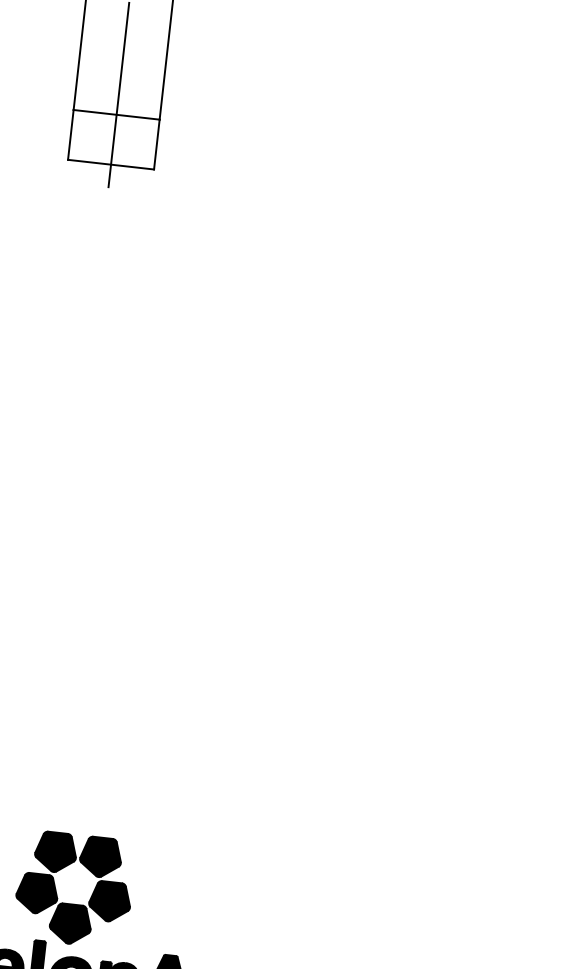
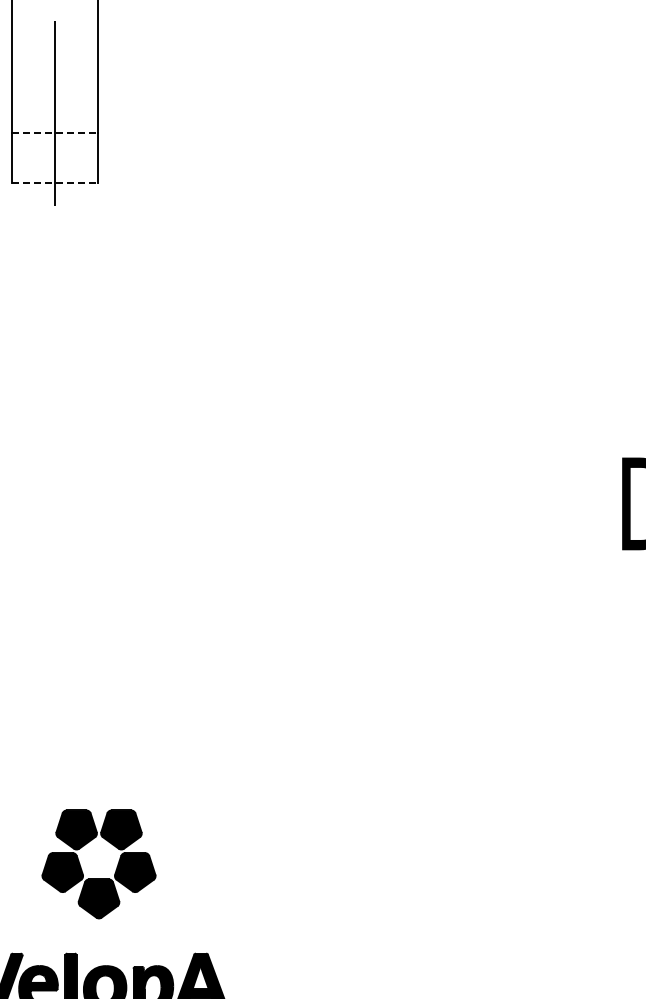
line: (117, 115) -> (55, 133), solid -> dashed
line: (111, 164) -> (55, 182), solid -> dashed
part: (72, 903) -> (98, 878), moved

